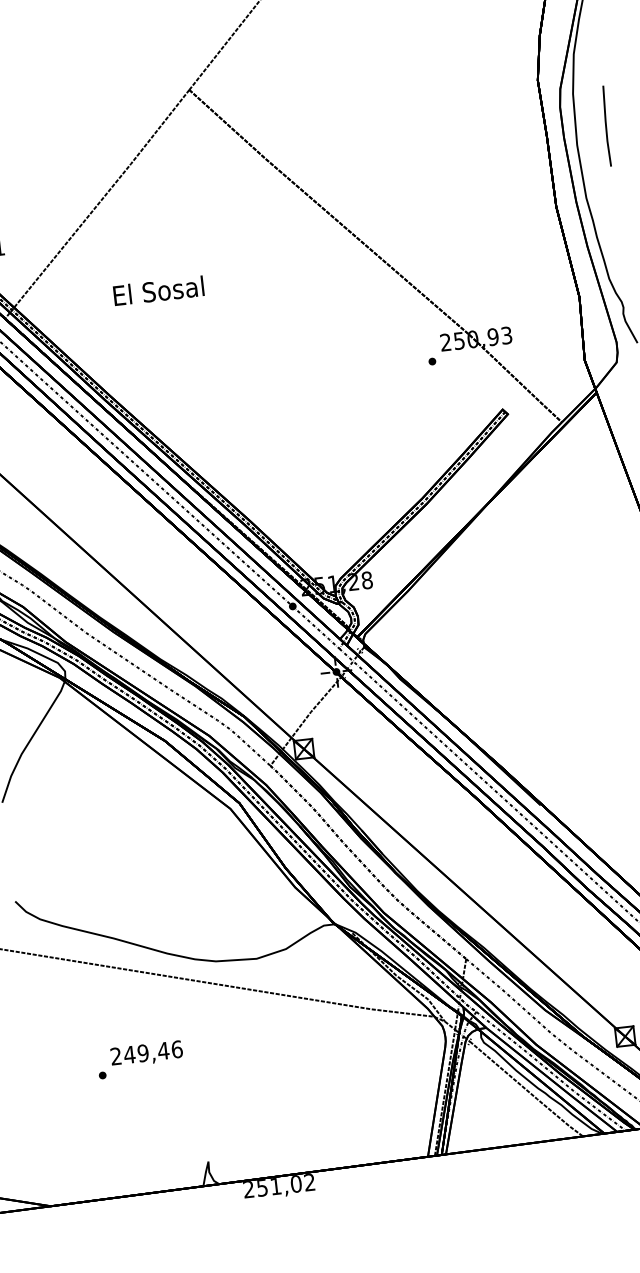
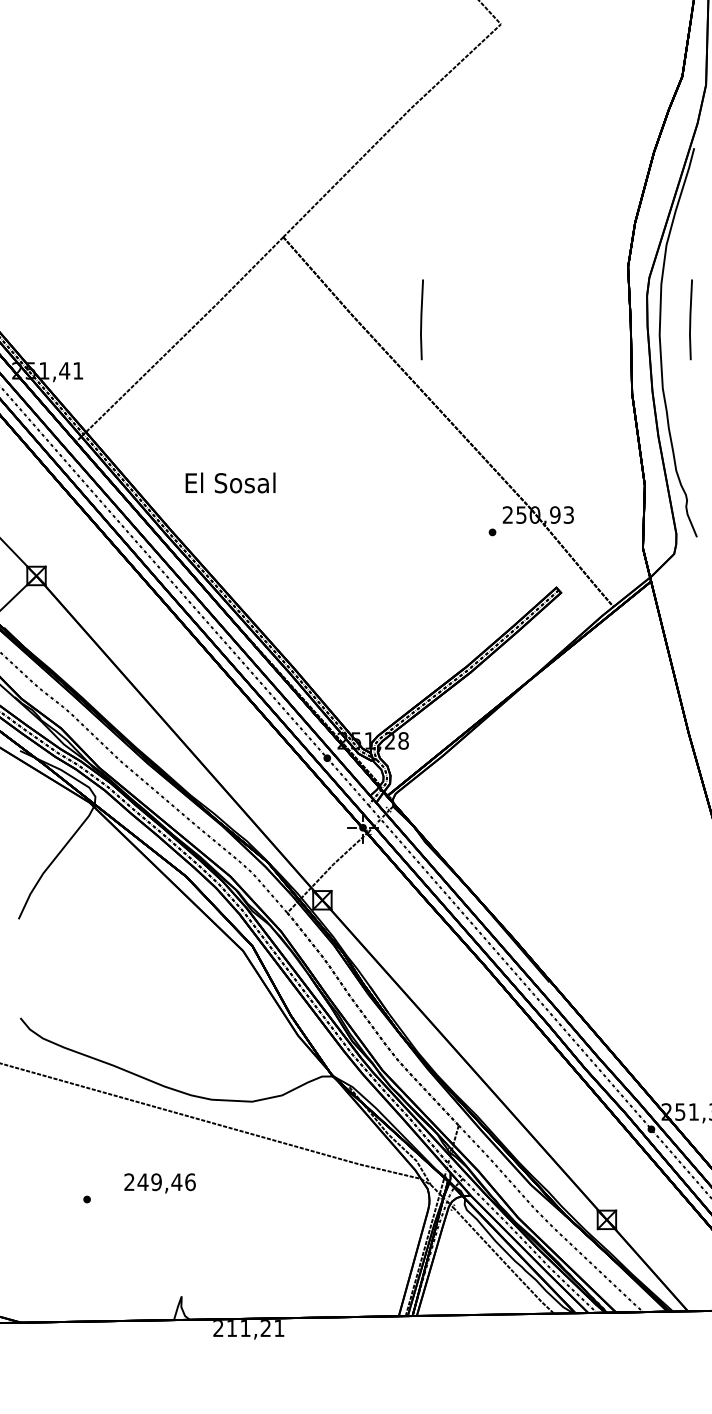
line: (337, 156) -> (421, 319), added
text: (158, 290) -> (230, 482), moved
text: (146, 1054) -> (159, 1183), moved
text: (285, 1185) -> (255, 1328), 251,02 -> 211,21

